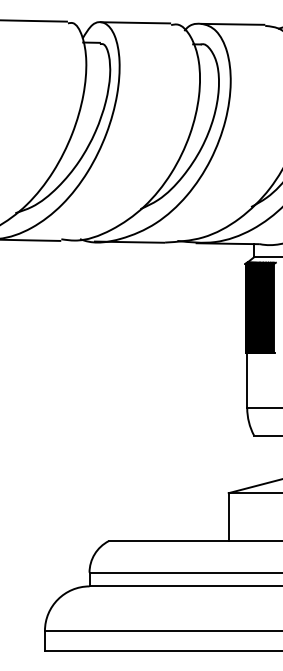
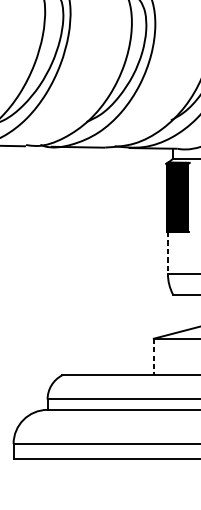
line: (247, 381) -> (168, 253), solid -> dashed
line: (228, 517) -> (153, 357), solid -> dashed

